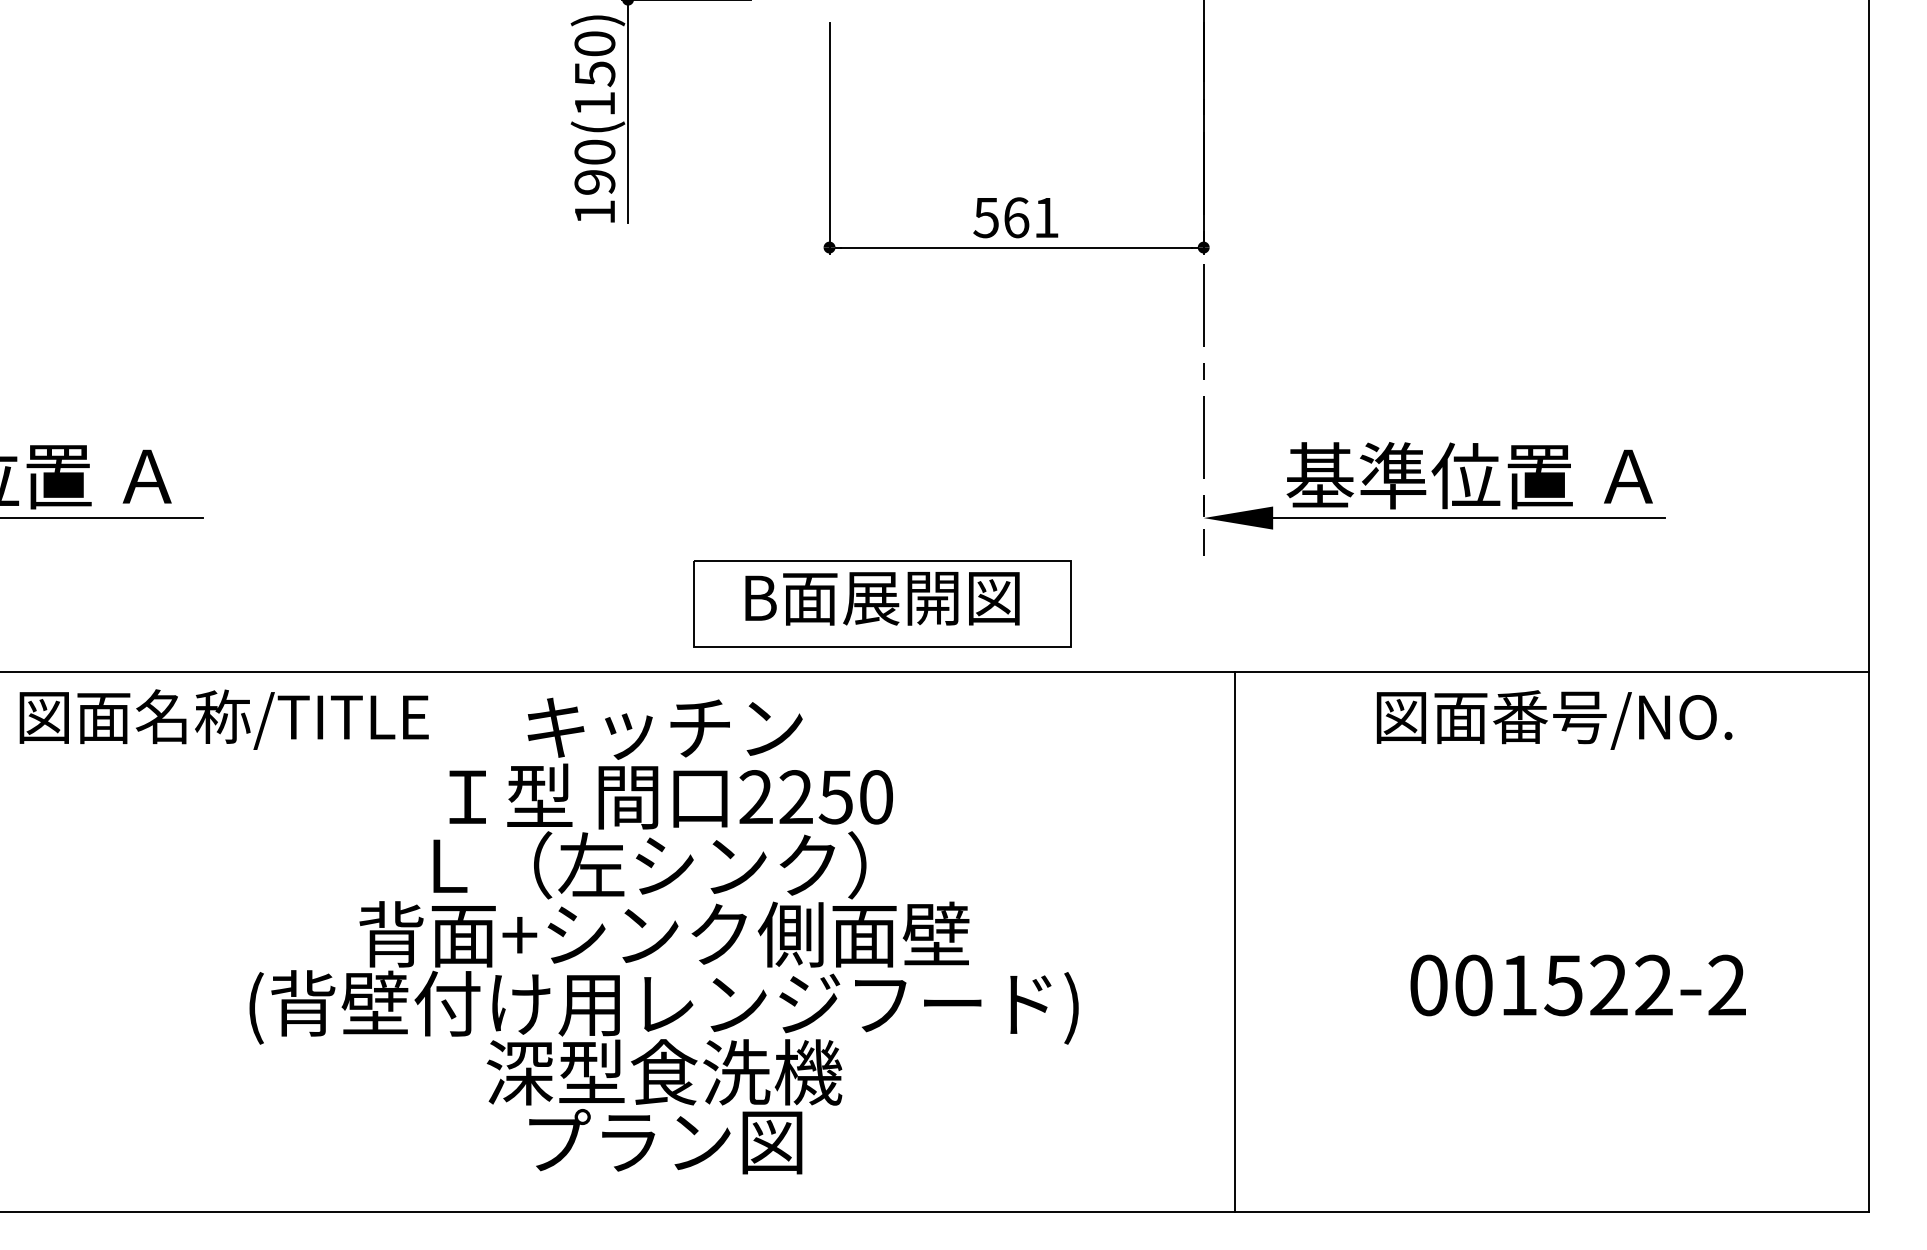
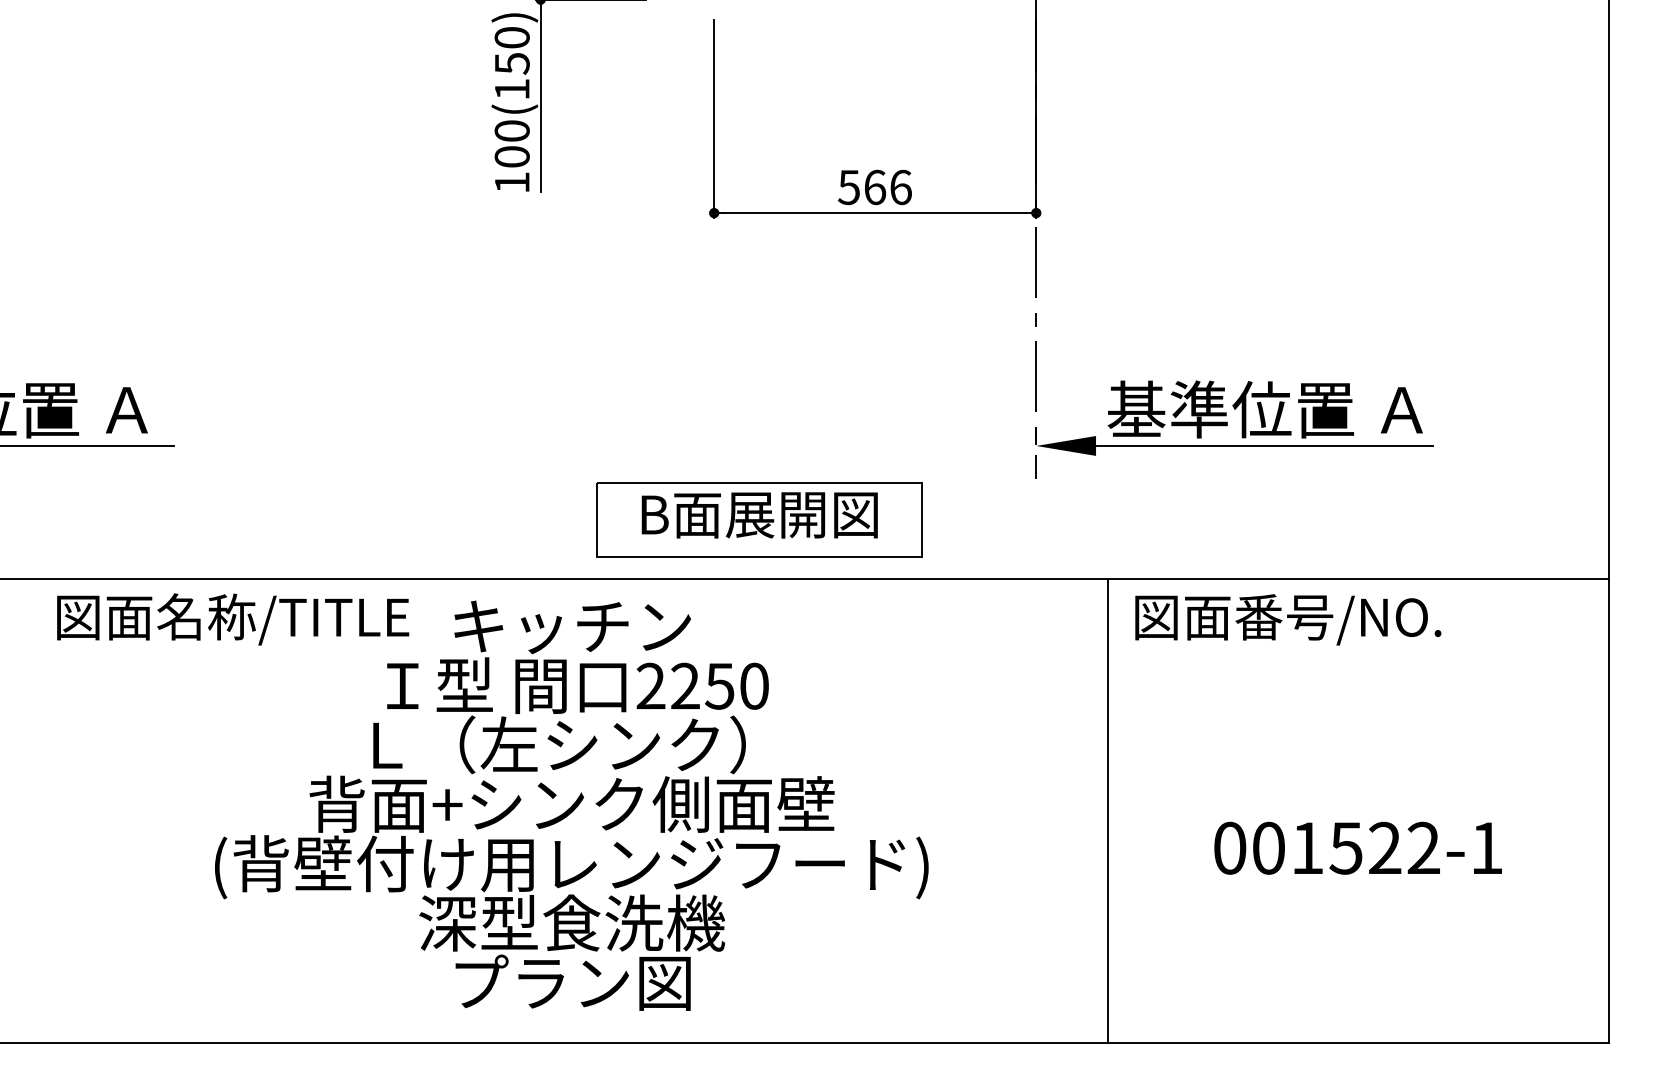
text: (594, 181) -> (511, 156), 190(150) -> 100(150)
text: (1045, 217) -> (900, 187), 561 -> 566
text: (224, 719) -> (233, 619), moved
text: (1554, 719) -> (1288, 619), moved
line: (1235, 941) -> (1108, 810), moved
text: (1726, 984) -> (1486, 847), 001522-2 -> 001522-1

